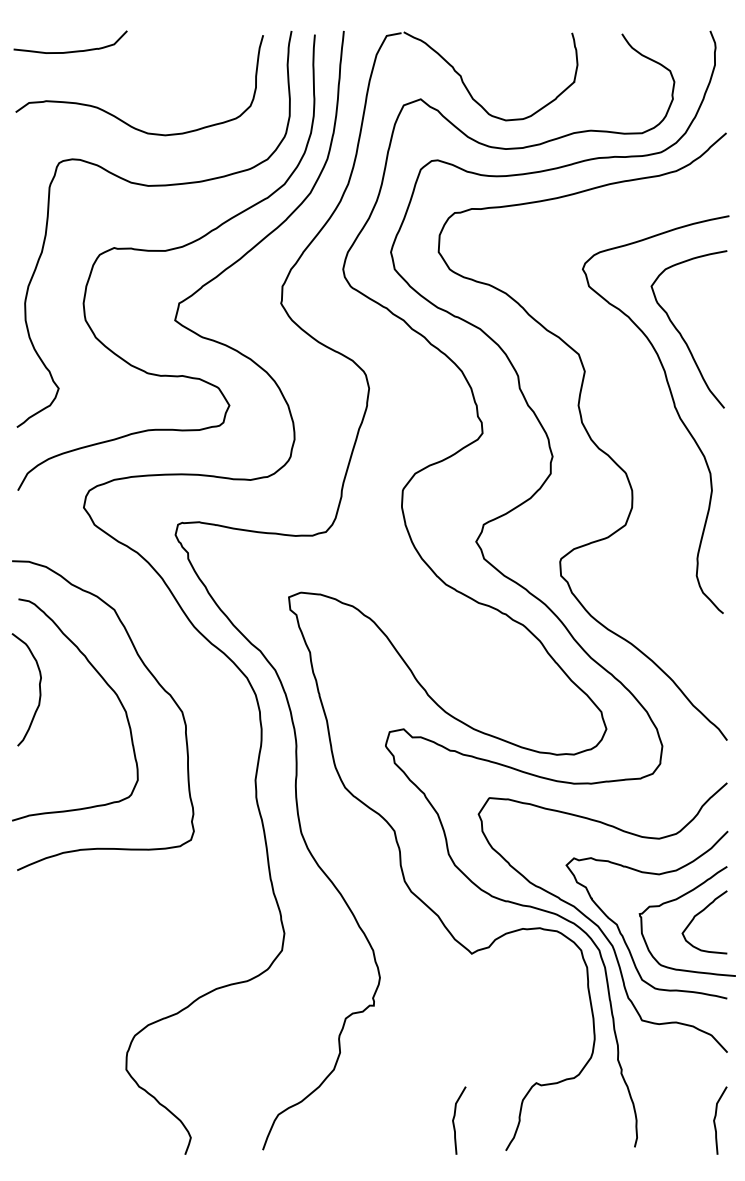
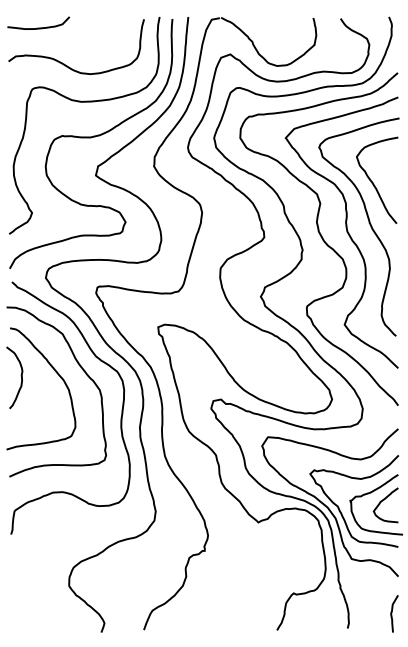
curve: (632, 424) -> (346, 232), added
curve: (220, 762) -> (120, 417), added
curve: (455, 1119) -> (249, 613), removed

